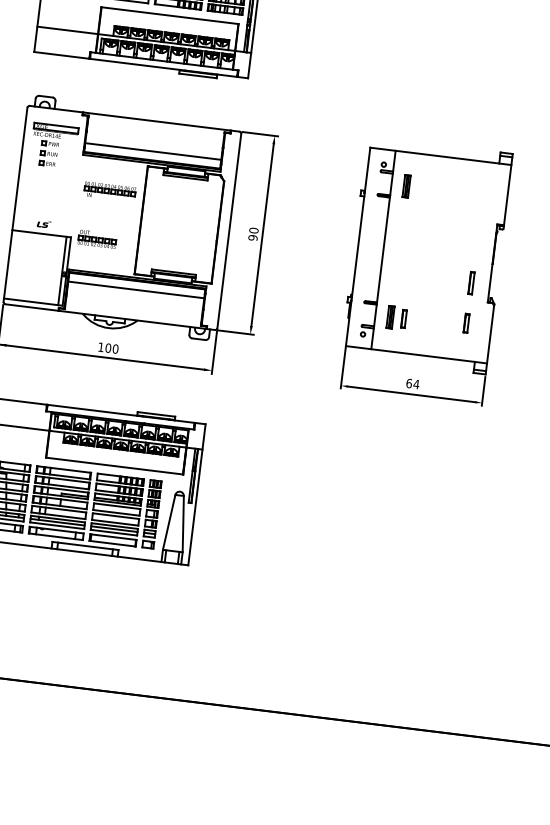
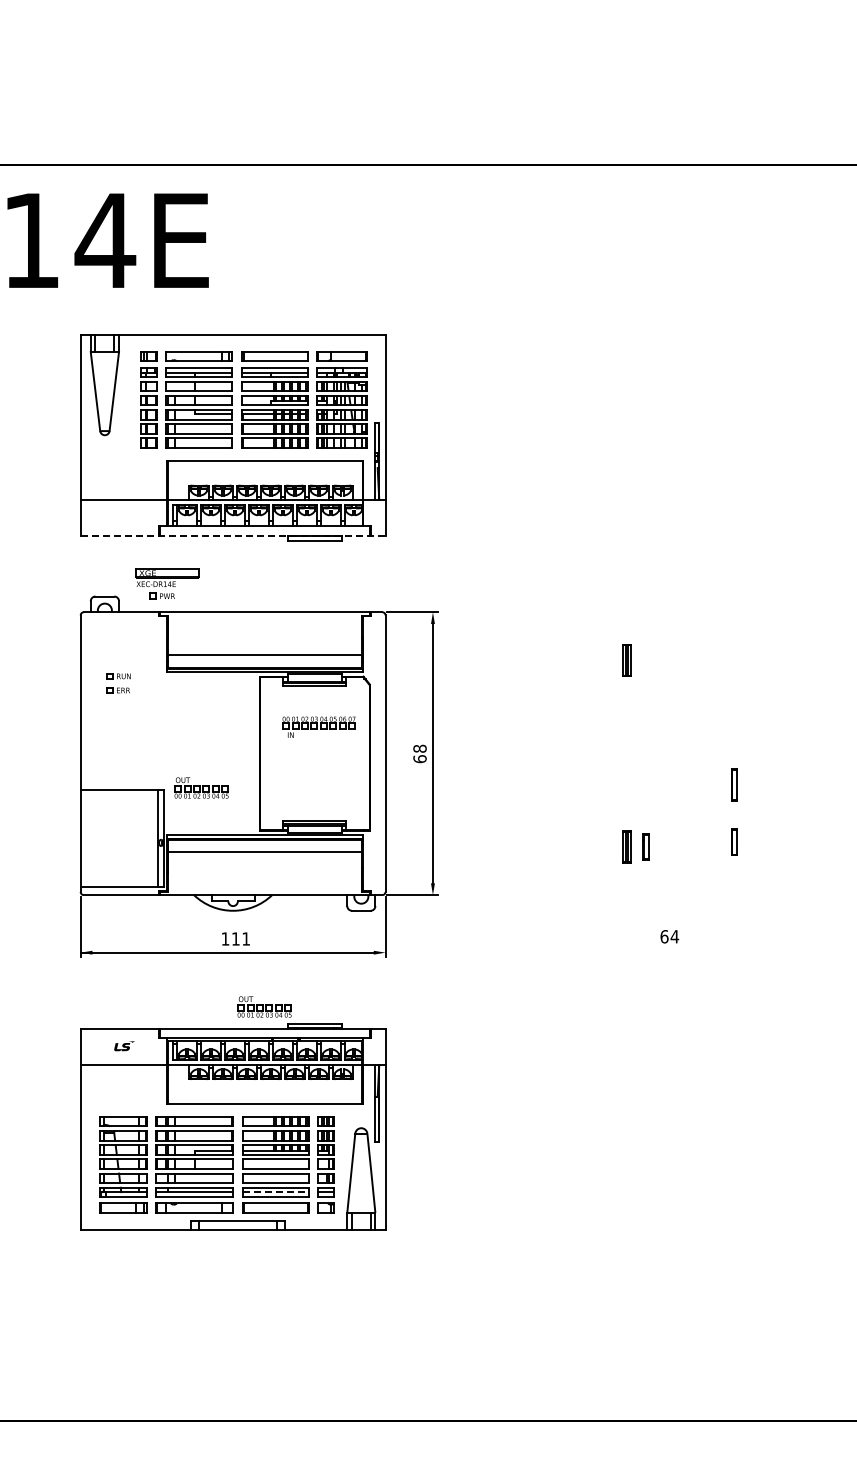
line: (141, 64) -> (233, 535), solid -> dashed
part: (55, 135) -> (167, 583), moved
part: (109, 191) -> (318, 726), moved
part: (44, 224) -> (124, 1046), moved
text: (253, 233) -> (419, 753), 90 -> 68
part: (425, 270) -> (667, 775), removed
text: (111, 348) -> (240, 938), 100 -> 111
part: (122, 398) -> (264, 1006), added
line: (114, 529) -> (275, 1192), solid -> dashed

